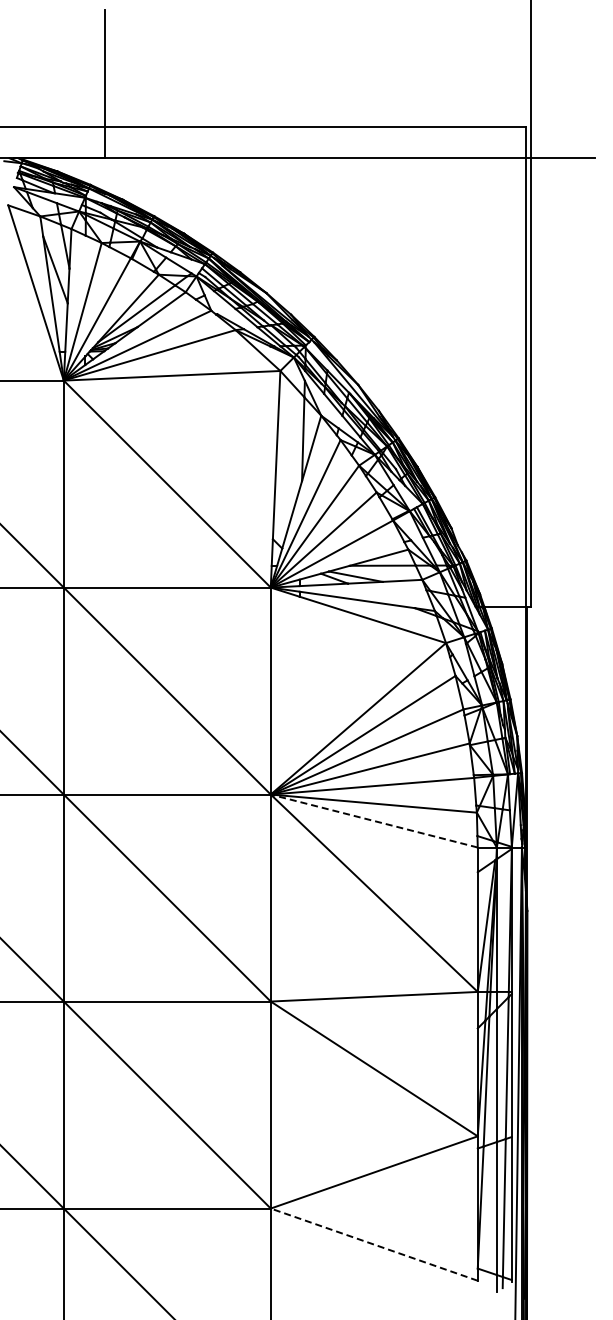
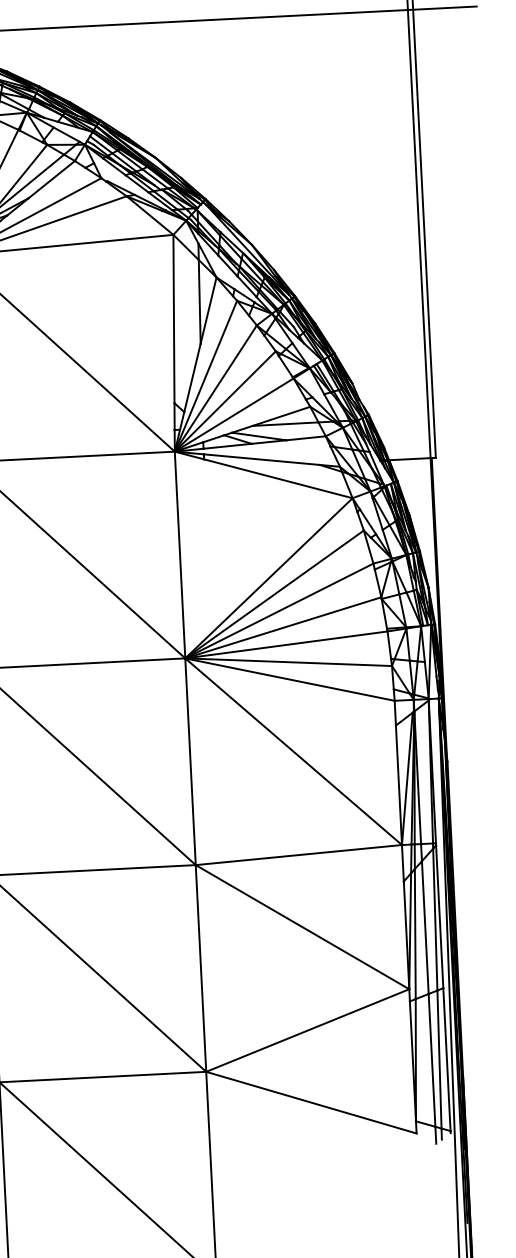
line: (374, 821) -> (290, 680), dashed -> solid
line: (374, 1244) -> (311, 1102), dashed -> solid

